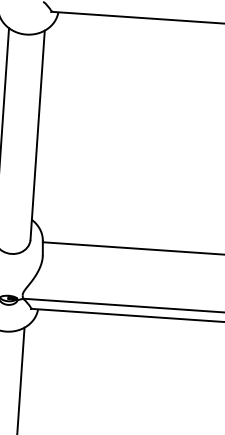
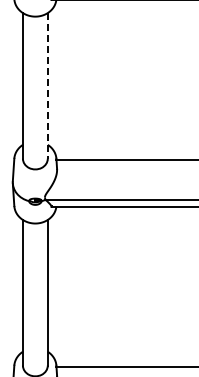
line: (37, 134) -> (47, 85), solid -> dashed

